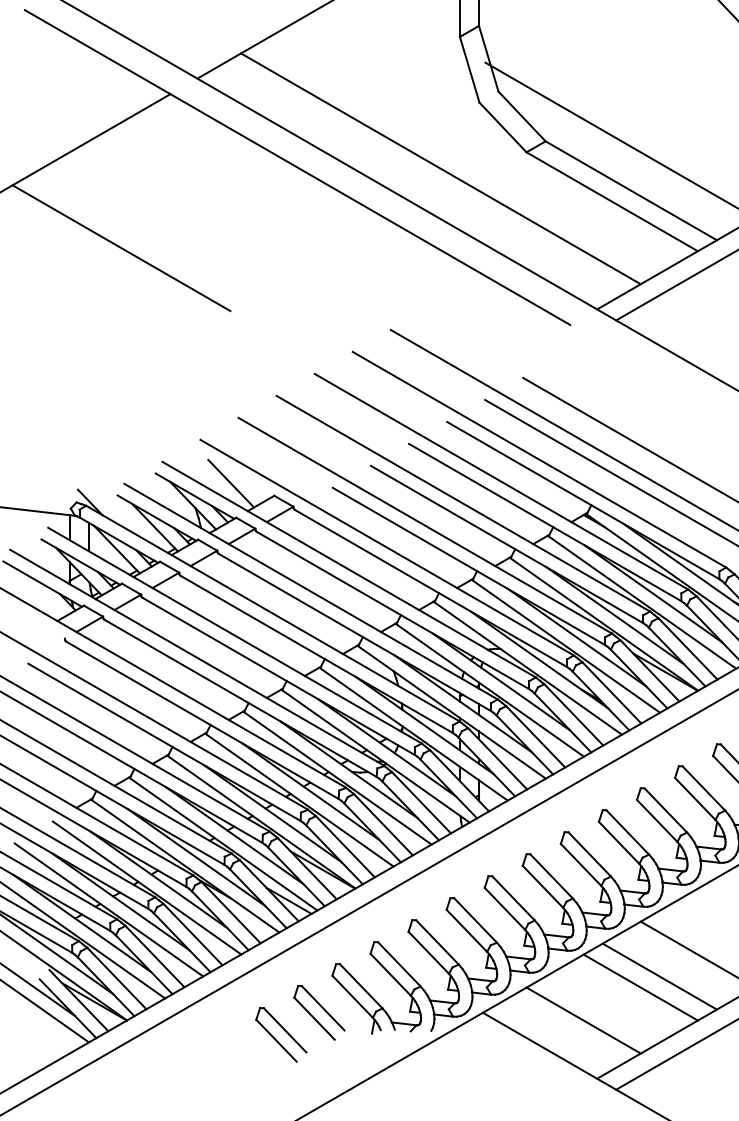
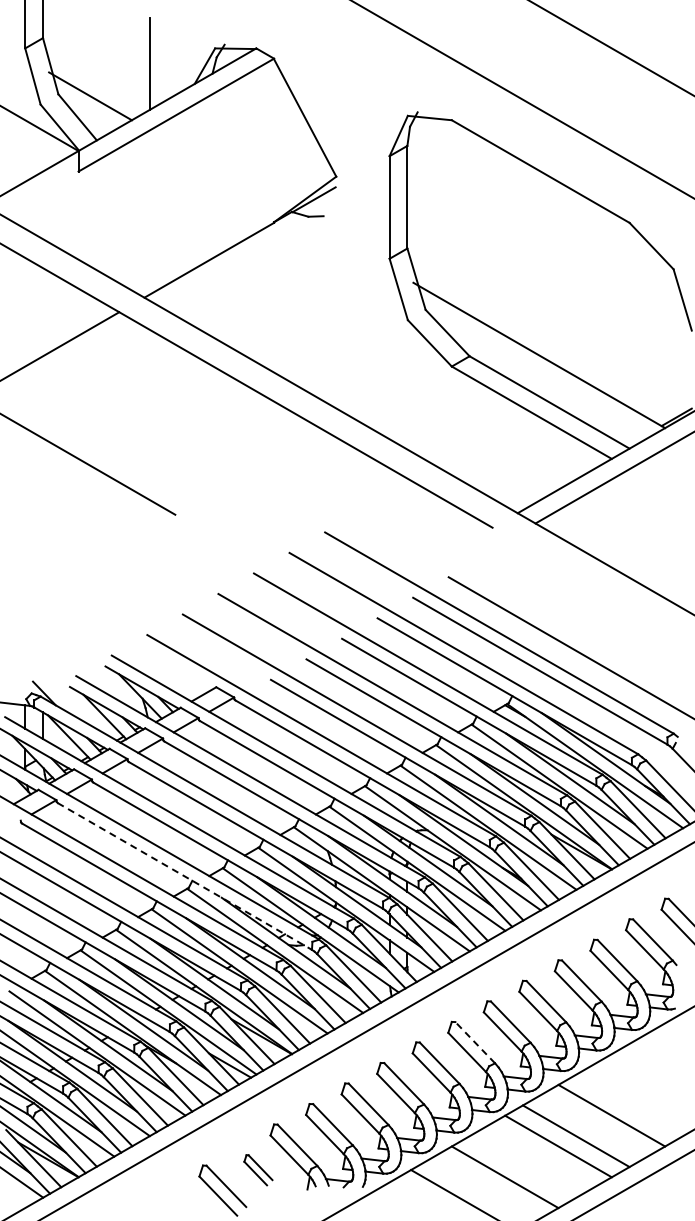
line: (440, 168) -> (371, 381), removed
line: (230, 483) -> (175, 675), removed
line: (240, 698) -> (184, 876), solid -> dashed
line: (551, 876) -> (475, 1042), solid -> dashed
part: (319, 1013) -> (258, 1170), size x0.6

